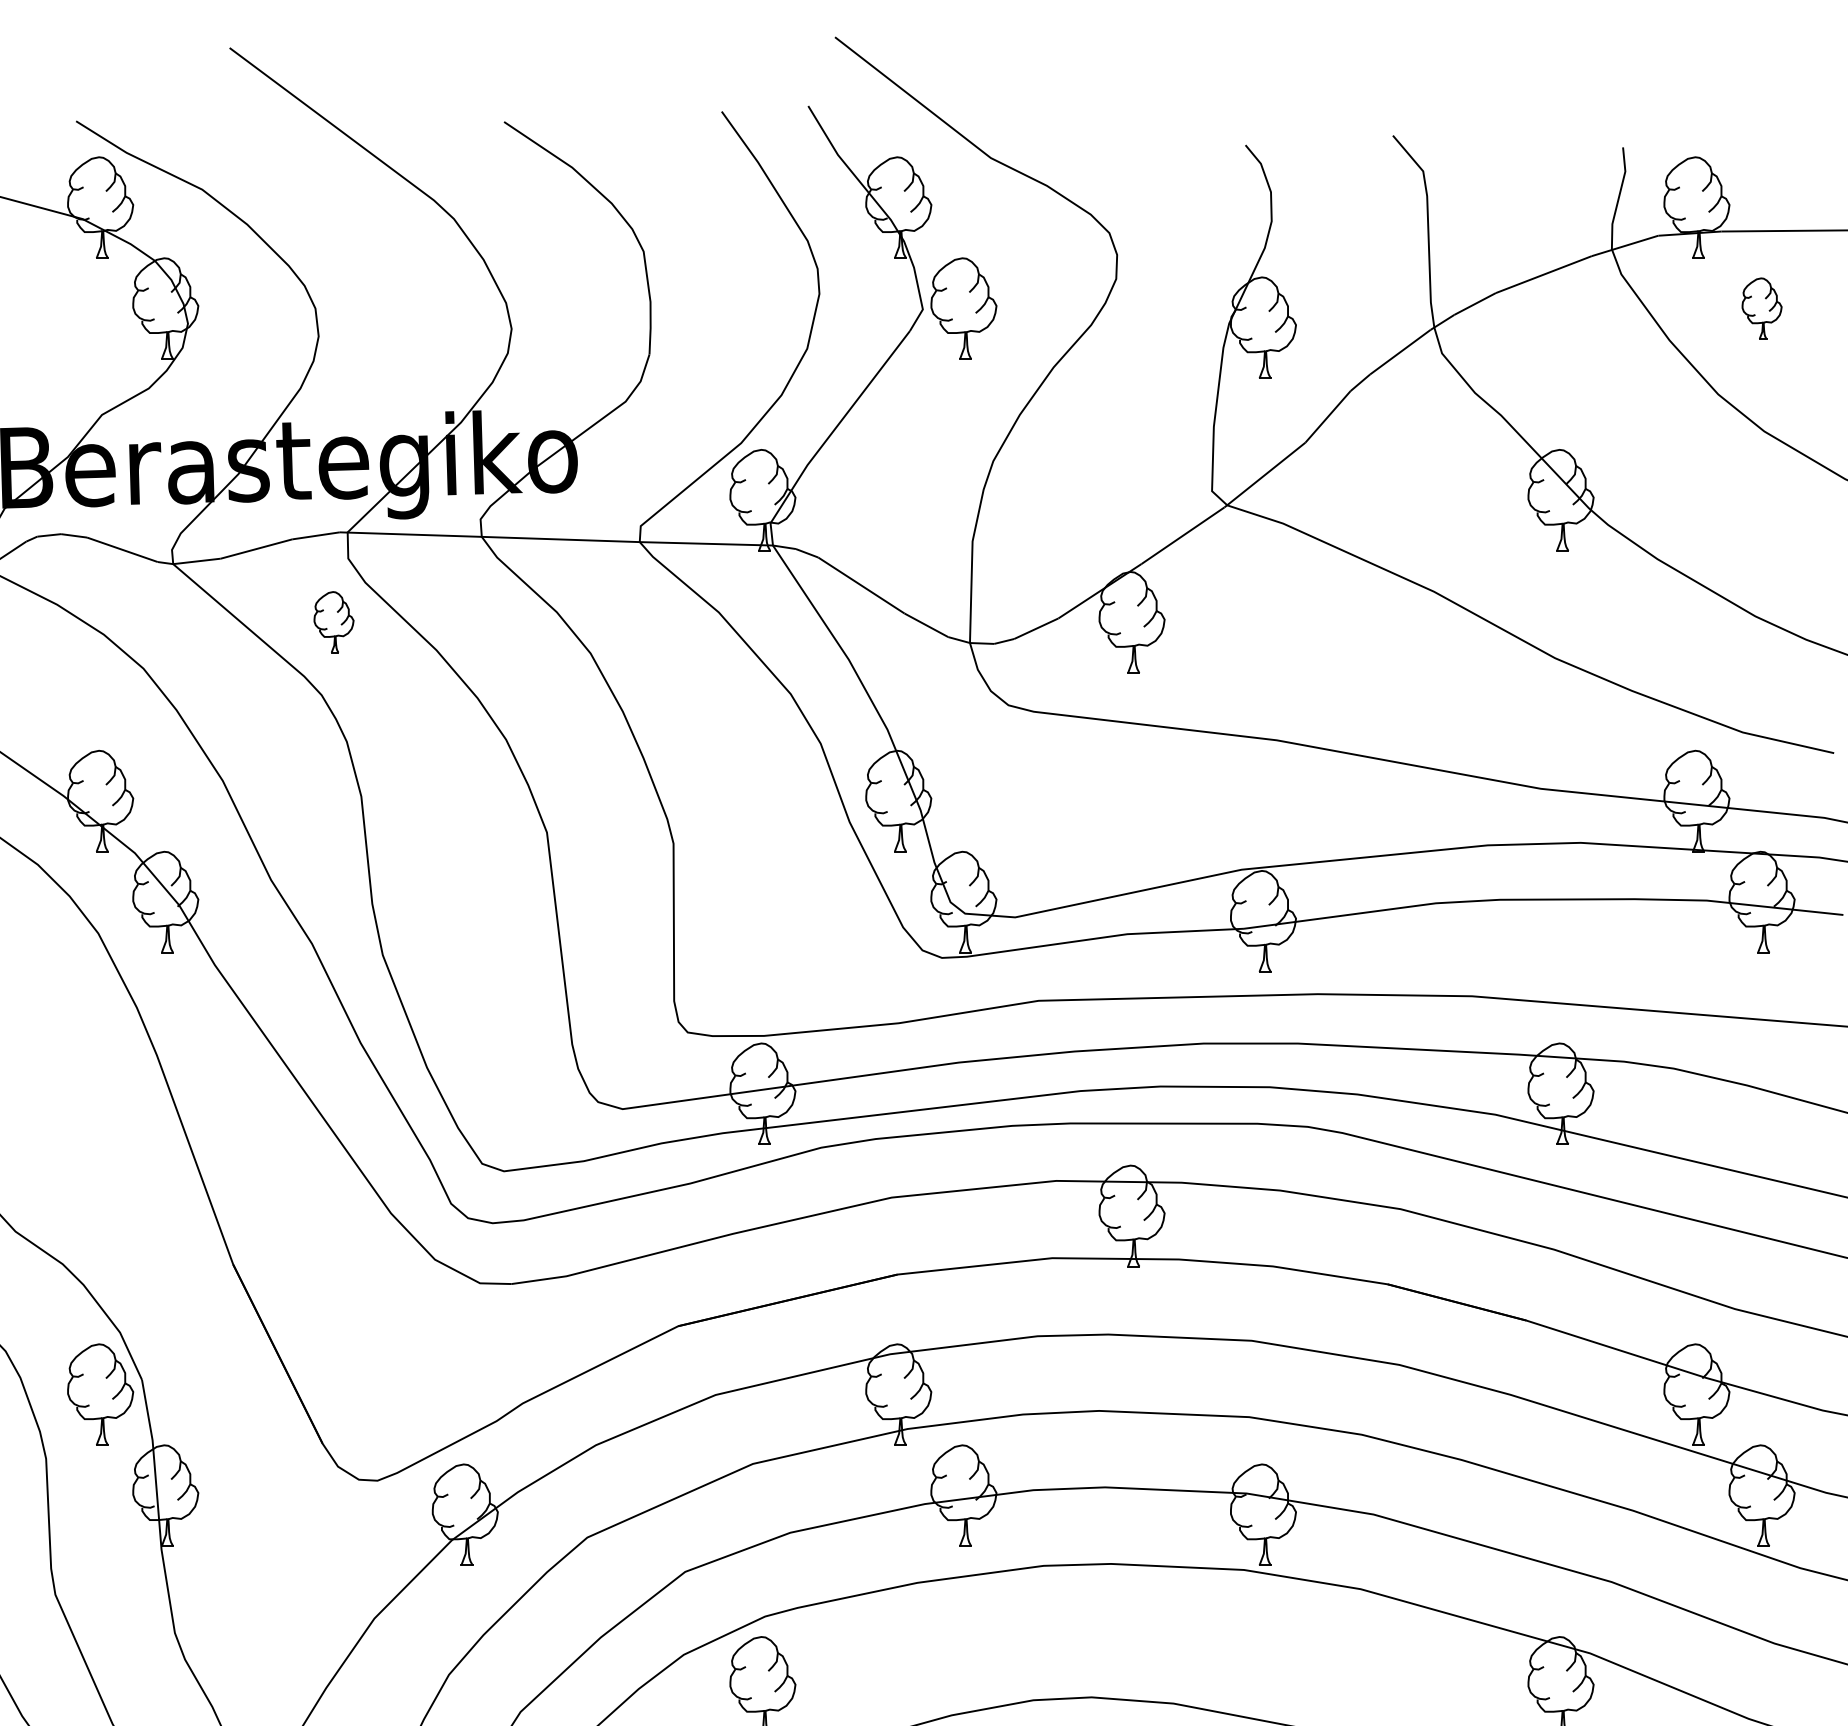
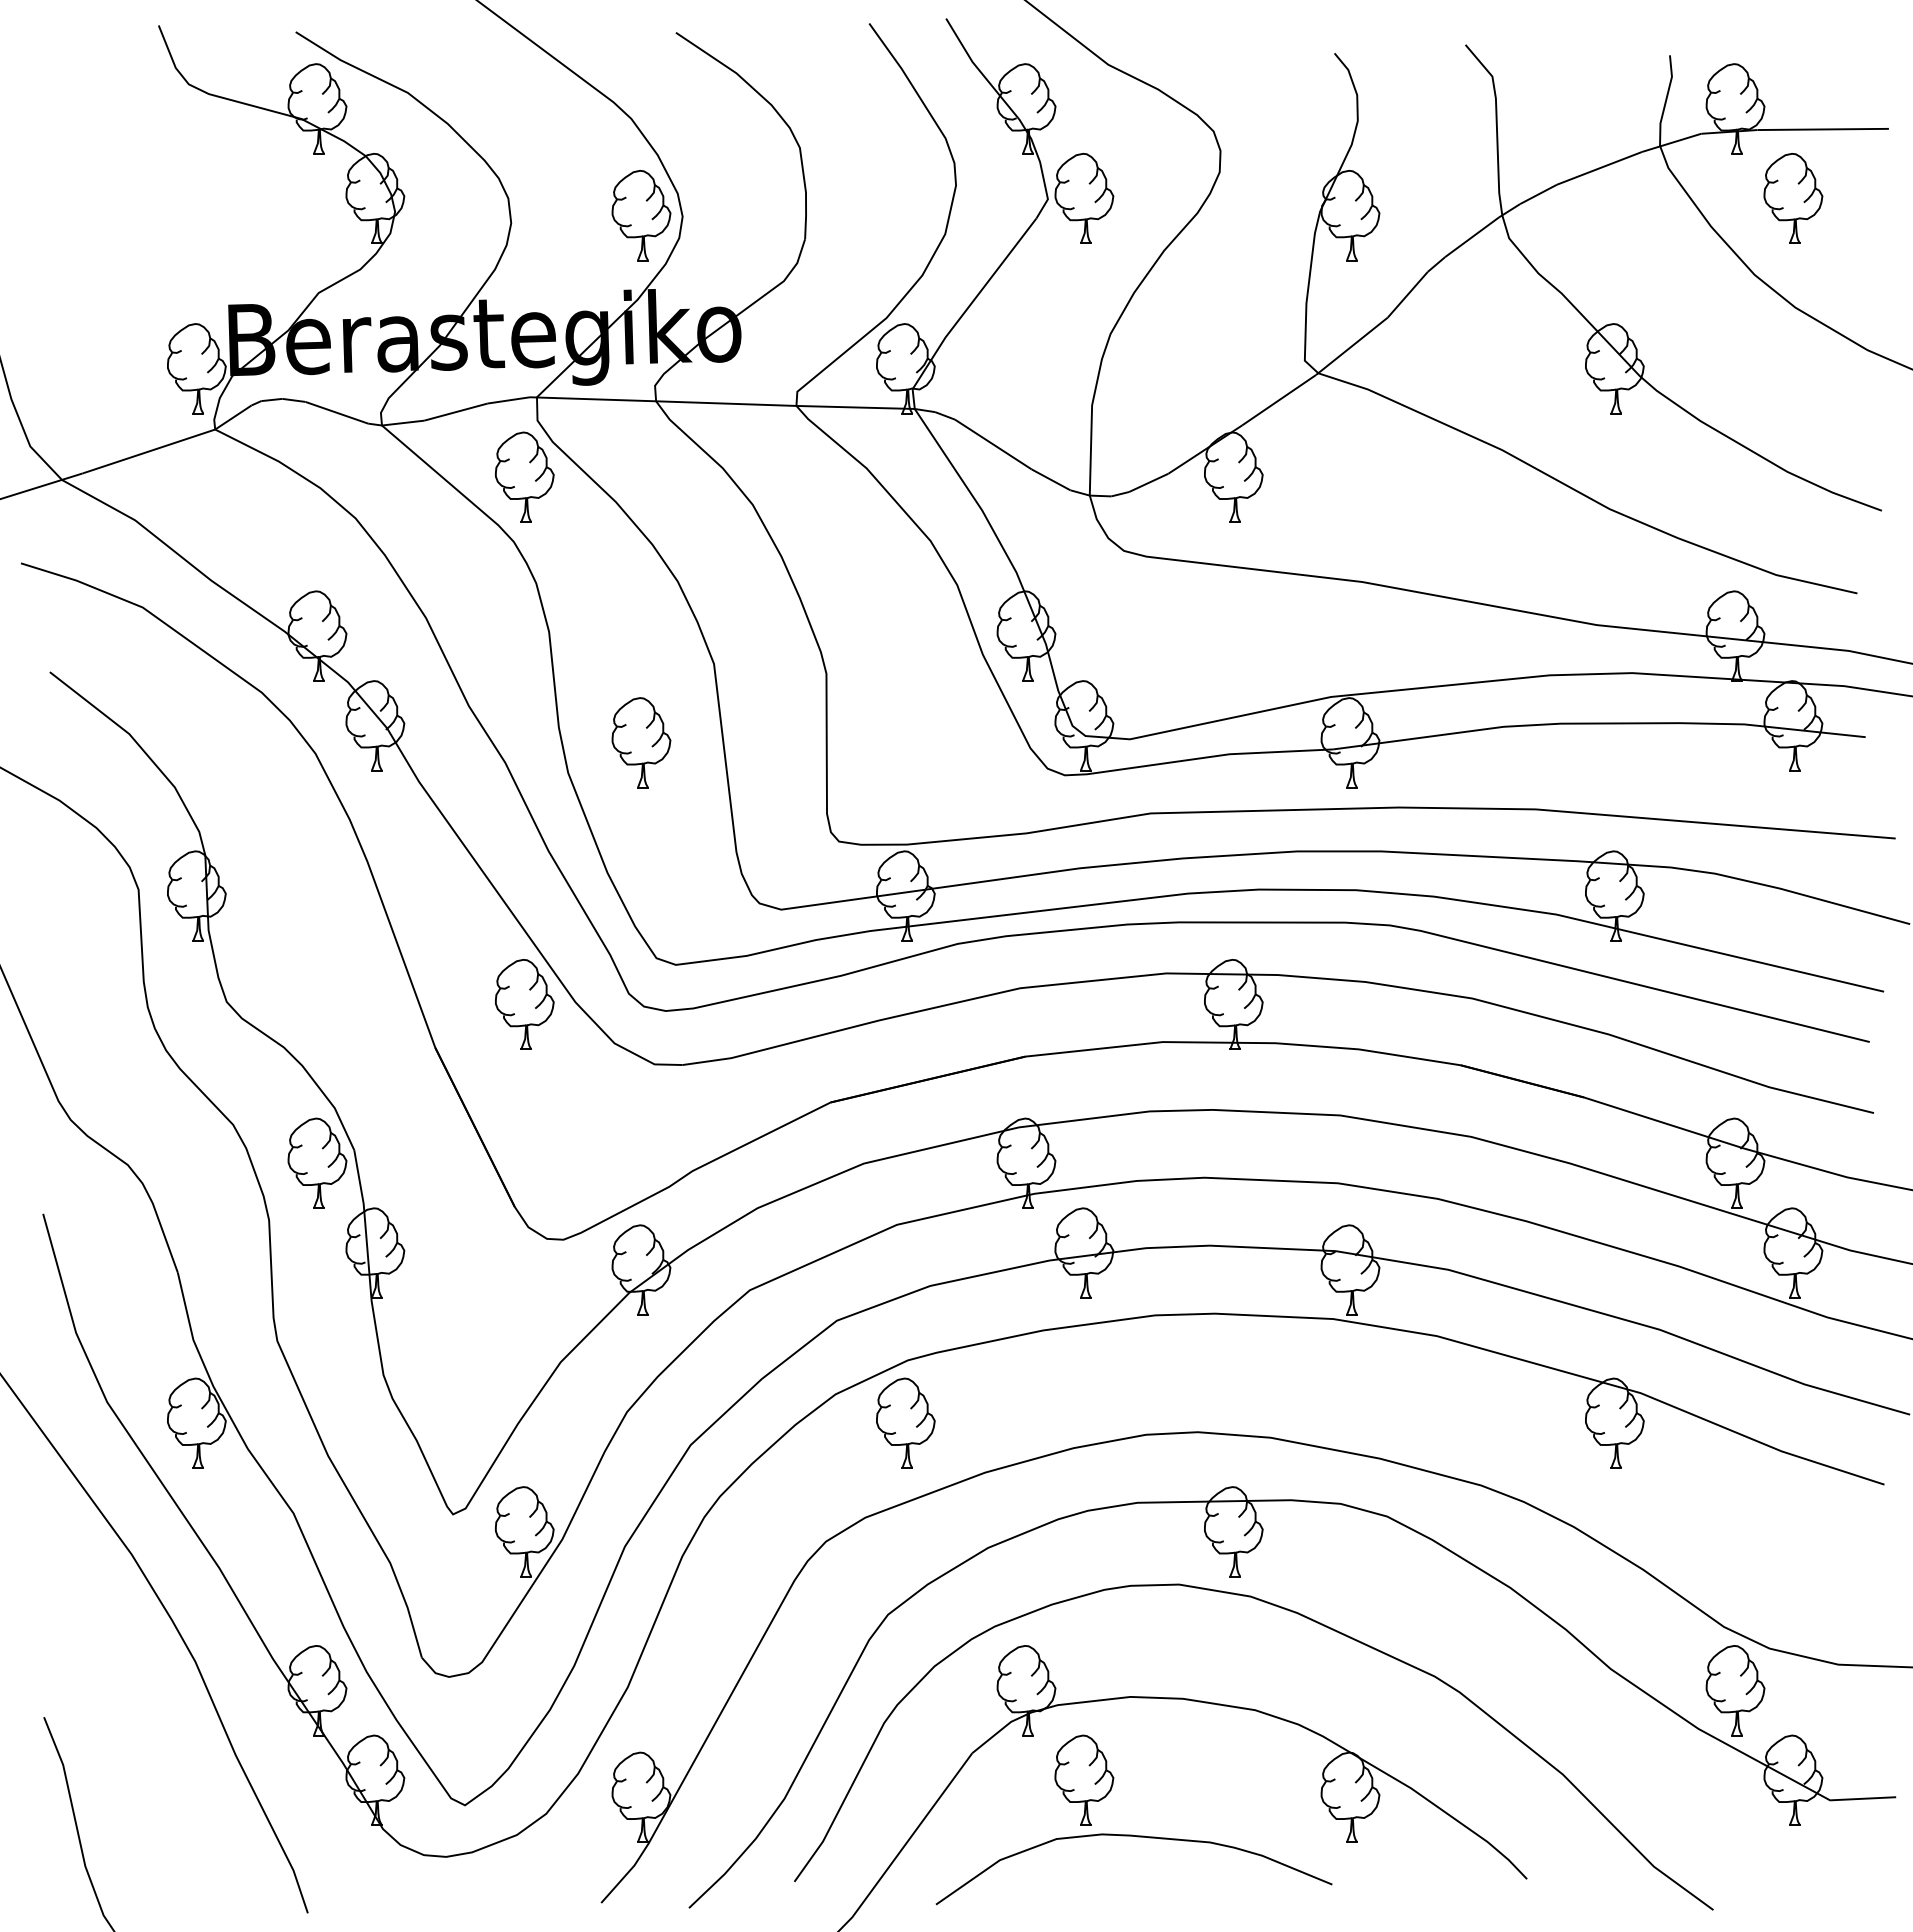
part: (1762, 308) -> (1793, 198), size x1.67
part: (465, 327) -> (641, 215), added
part: (333, 621) -> (524, 476), size x1.67
part: (465, 920) -> (641, 742), added
part: (333, 1215) -> (524, 1004), added

